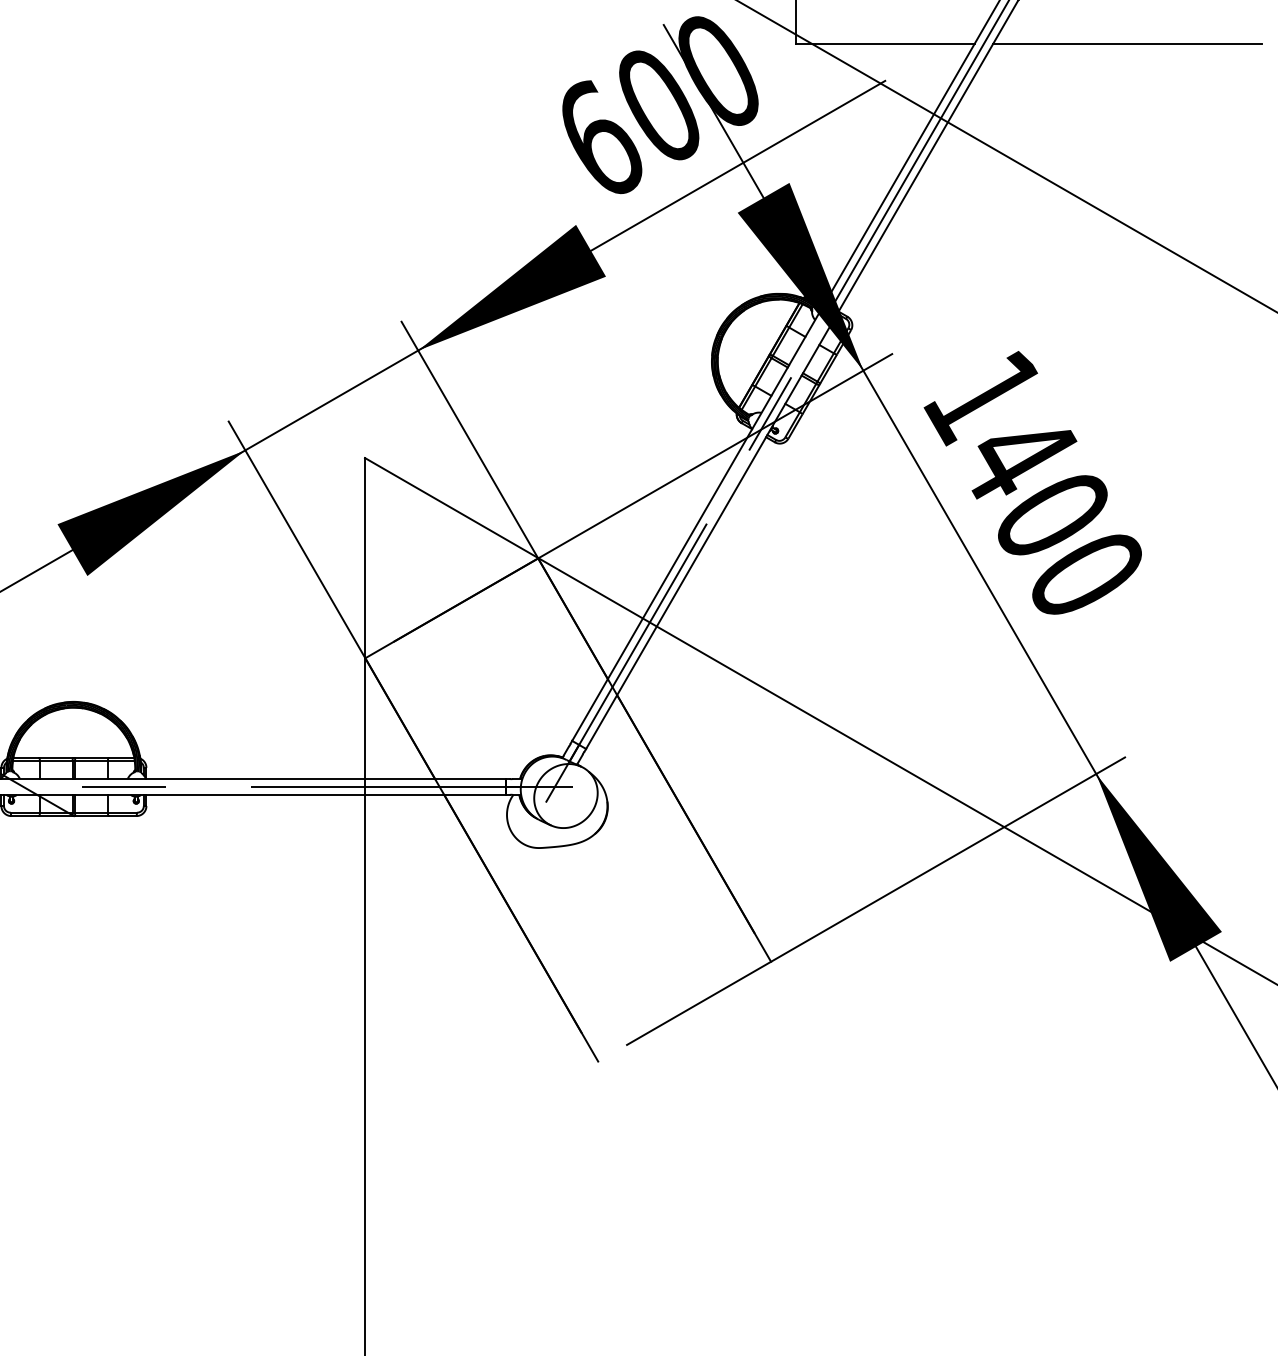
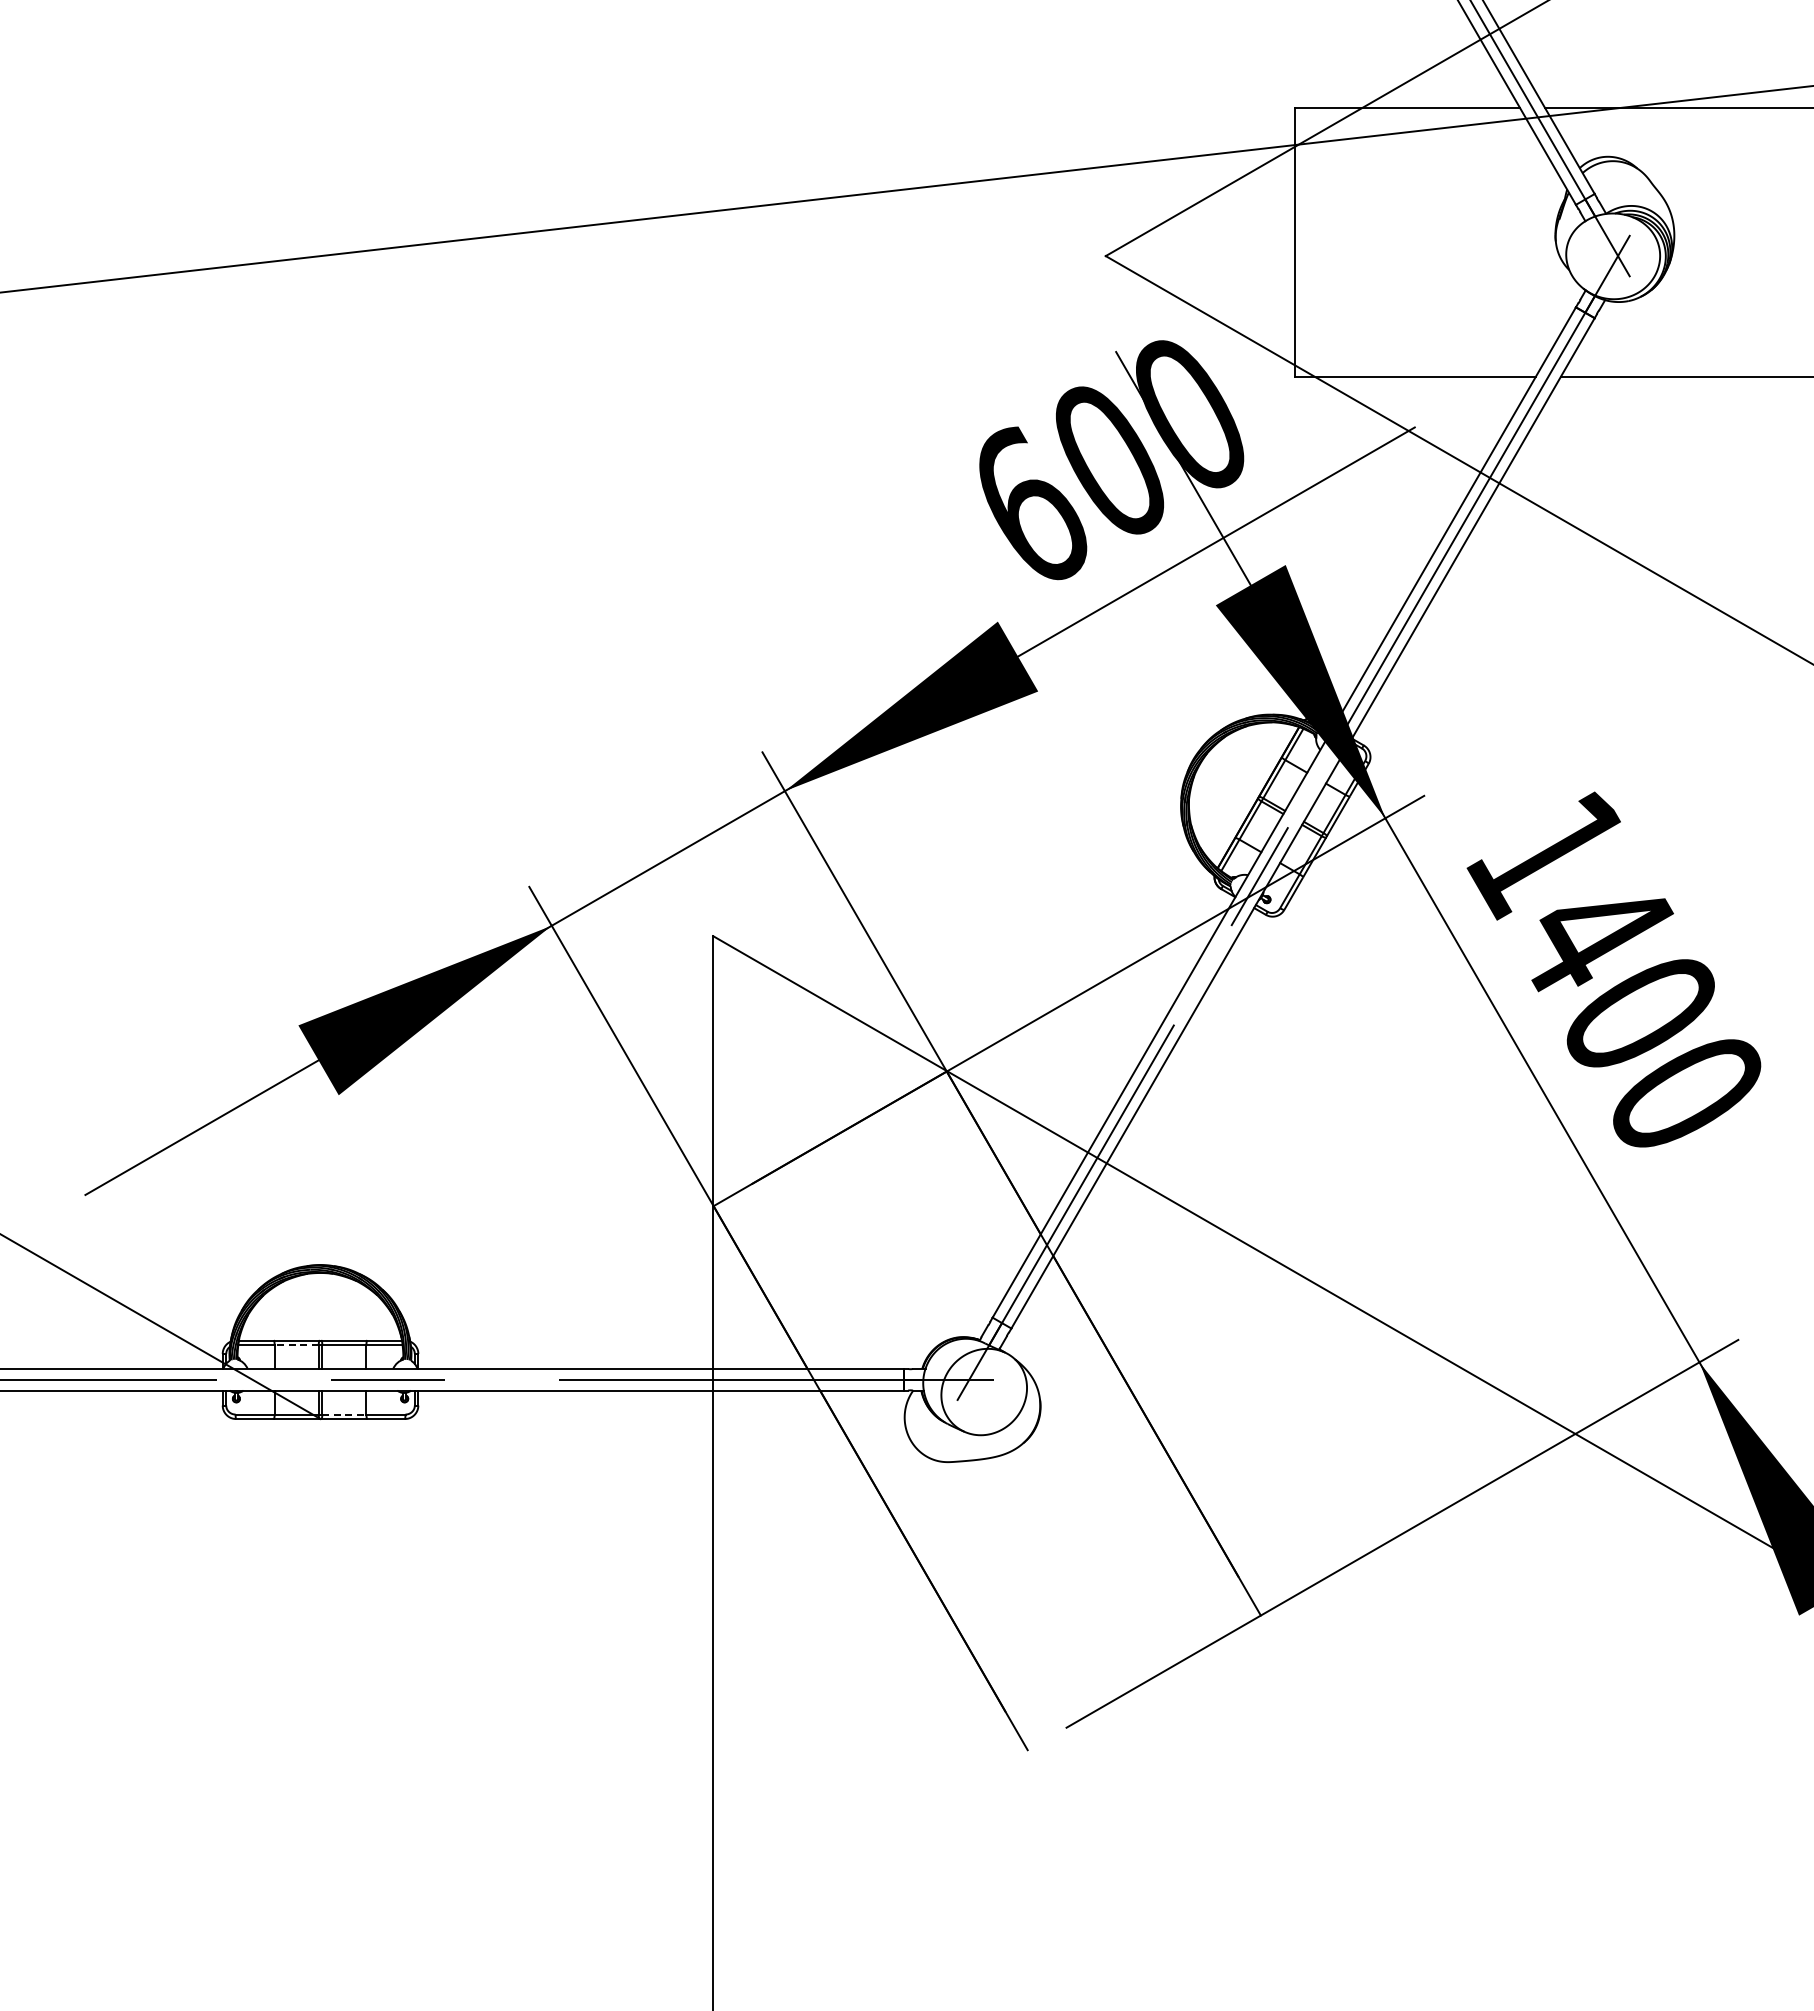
line: (56, 761) -> (296, 1345), solid -> dashed
line: (91, 812) -> (344, 1414), solid -> dashed

